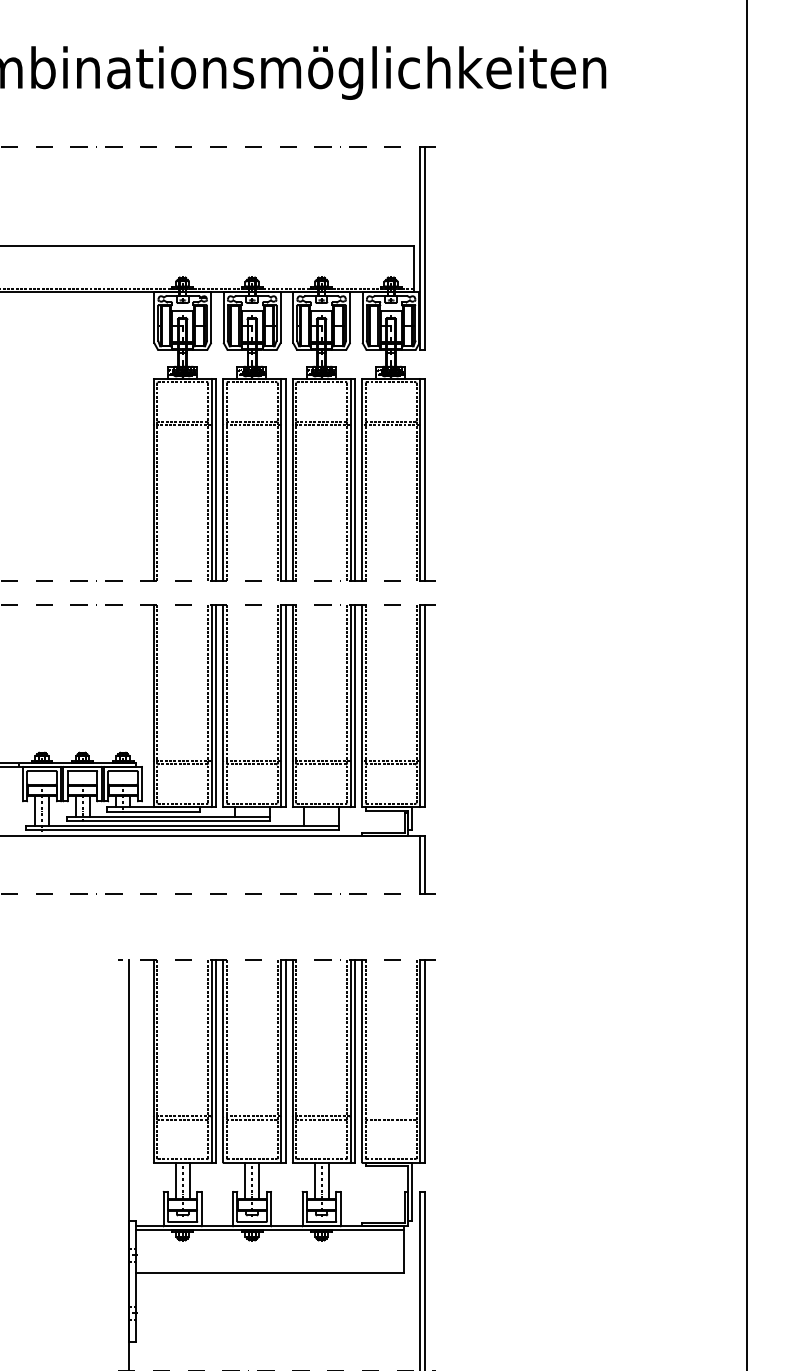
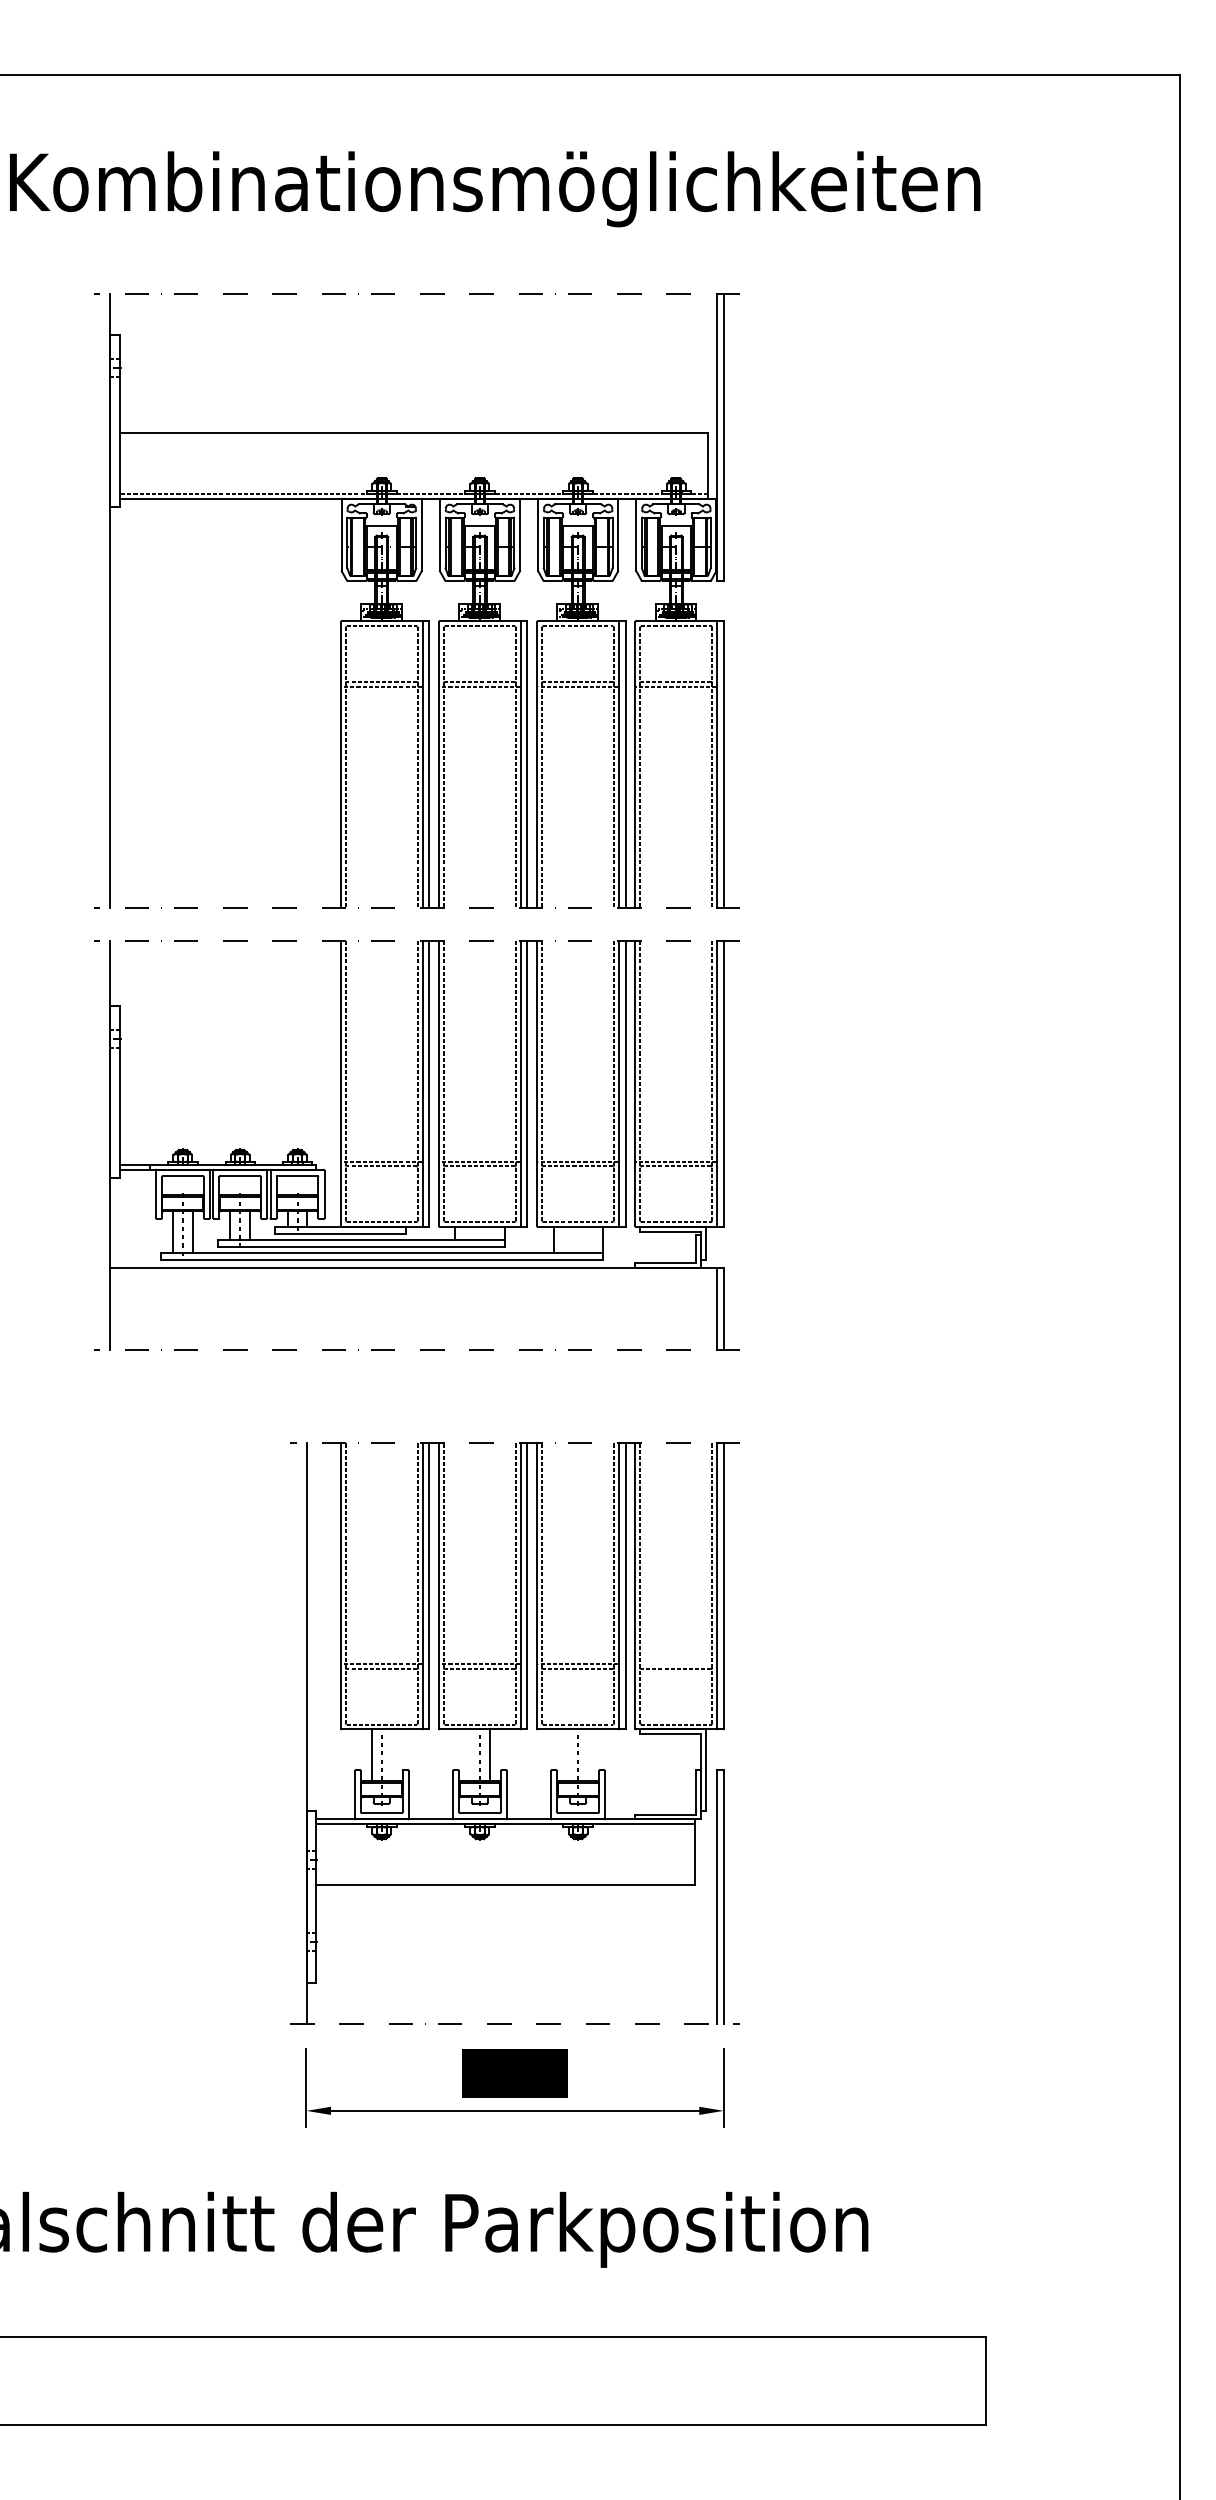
line: (189, 1181) -> (391, 1755), removed
line: (245, 1181) -> (470, 1755), removed
line: (314, 1181) -> (568, 1755), removed
line: (328, 1181) -> (587, 1755), removed

